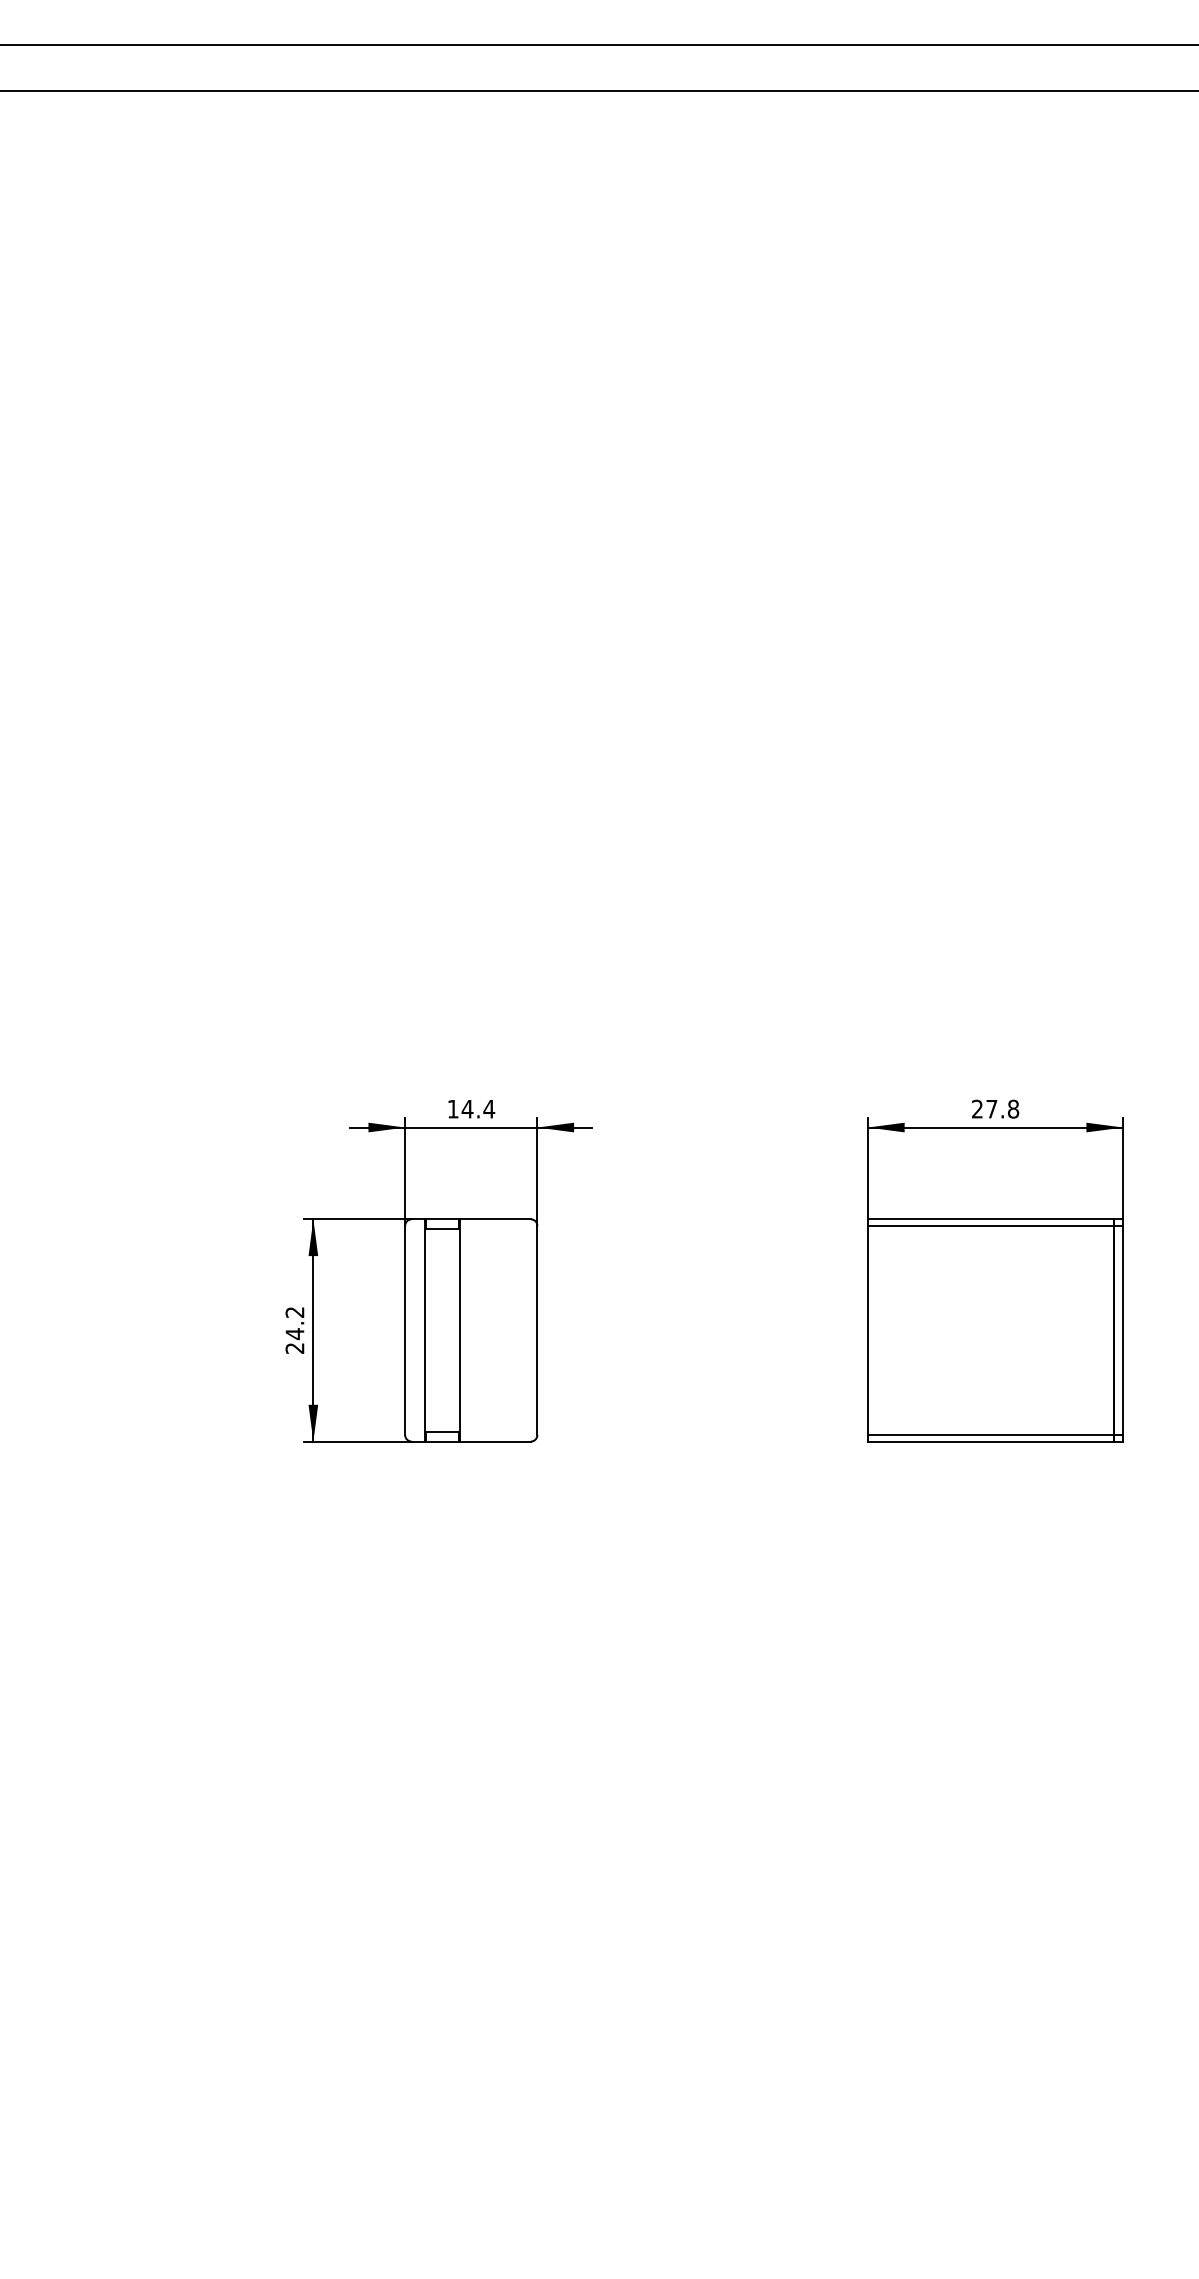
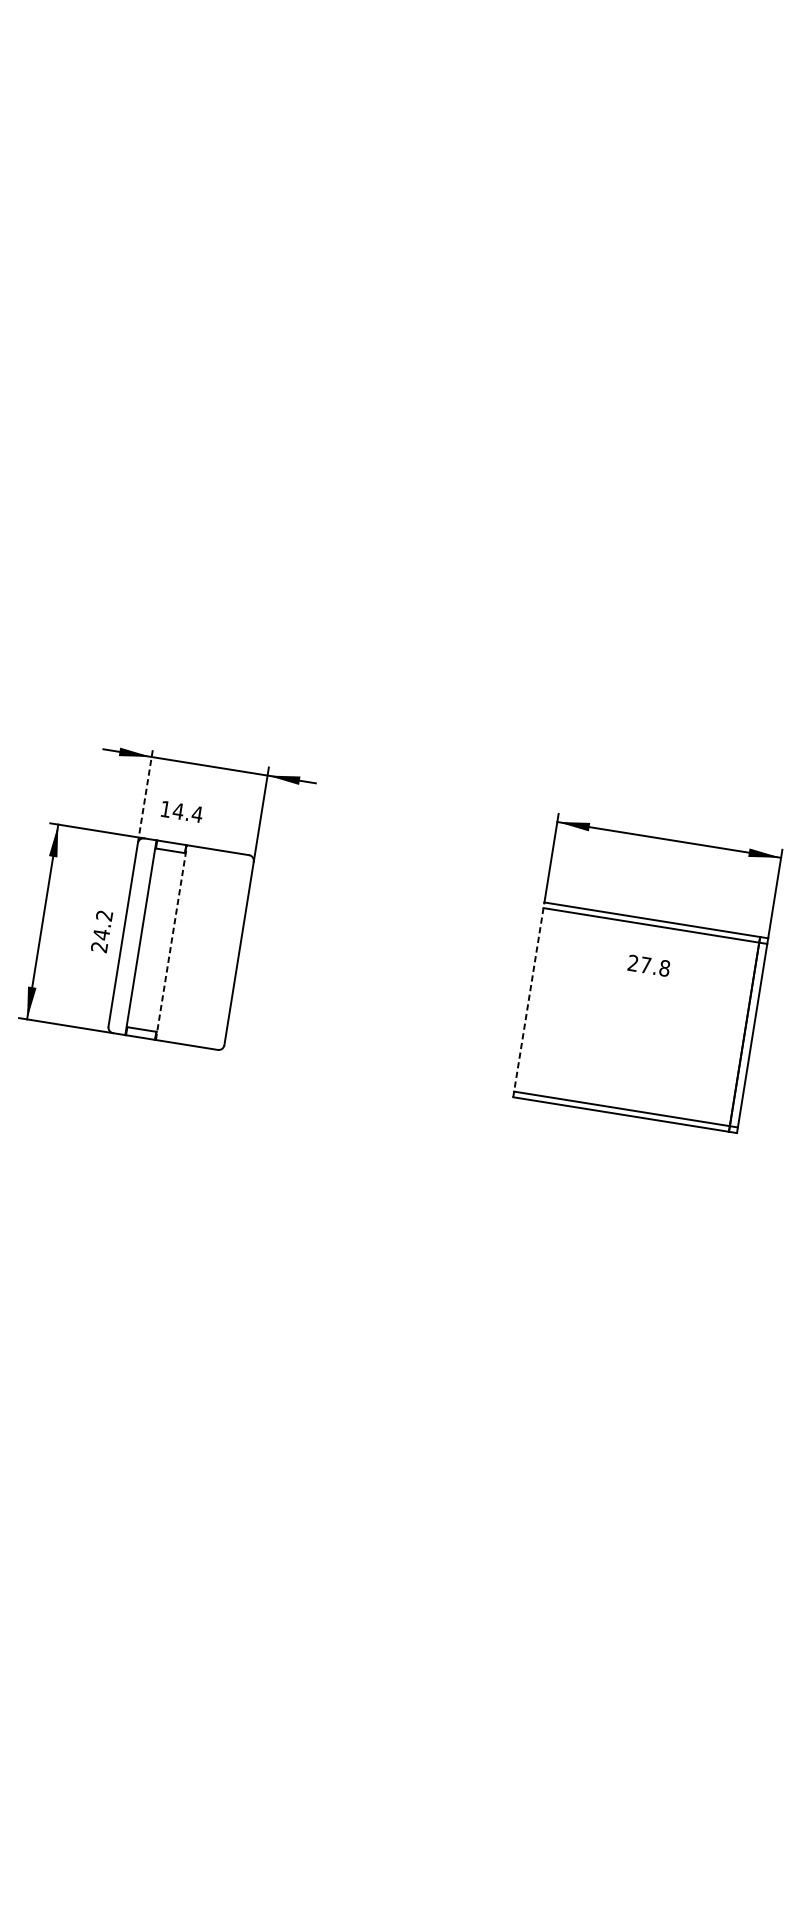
text: (995, 1108) -> (649, 965), moved
text: (471, 1109) -> (181, 812), moved
line: (405, 1172) -> (145, 796), solid -> dashed
line: (460, 1329) -> (171, 941), solid -> dashed
line: (867, 1329) -> (528, 998), solid -> dashed
text: (294, 1330) -> (101, 931), moved

